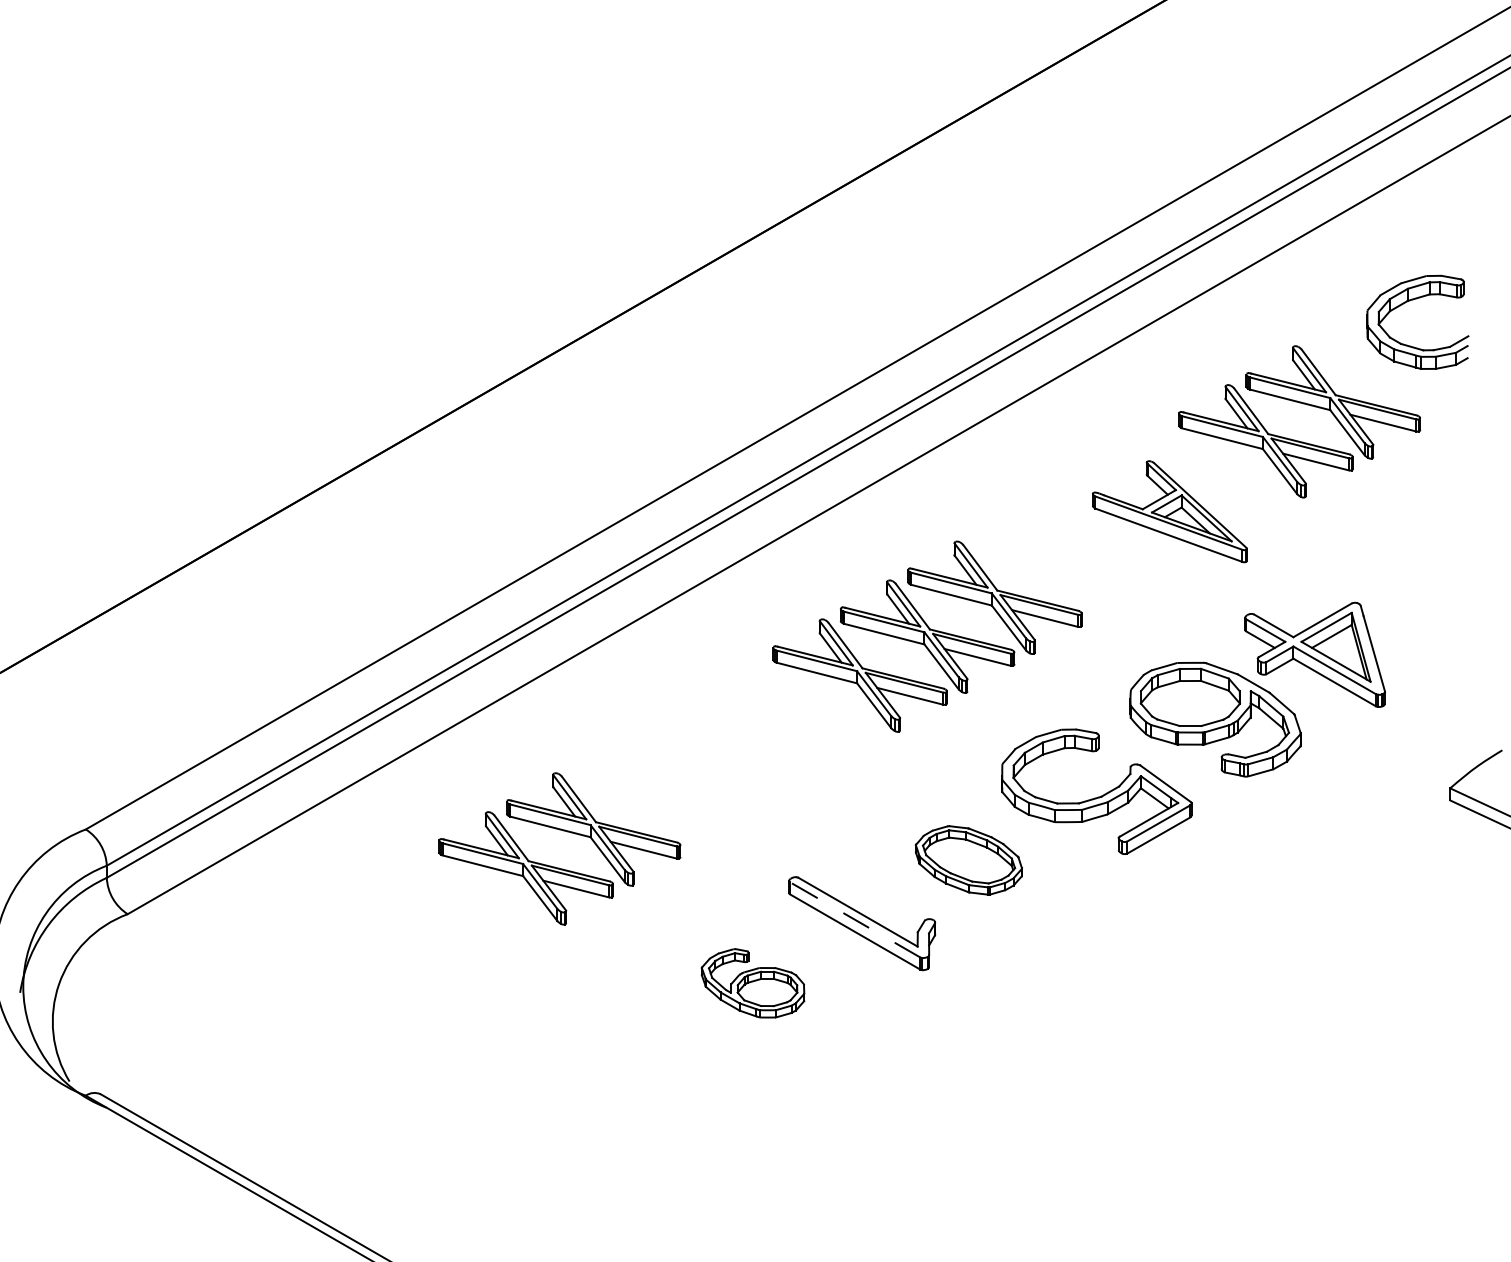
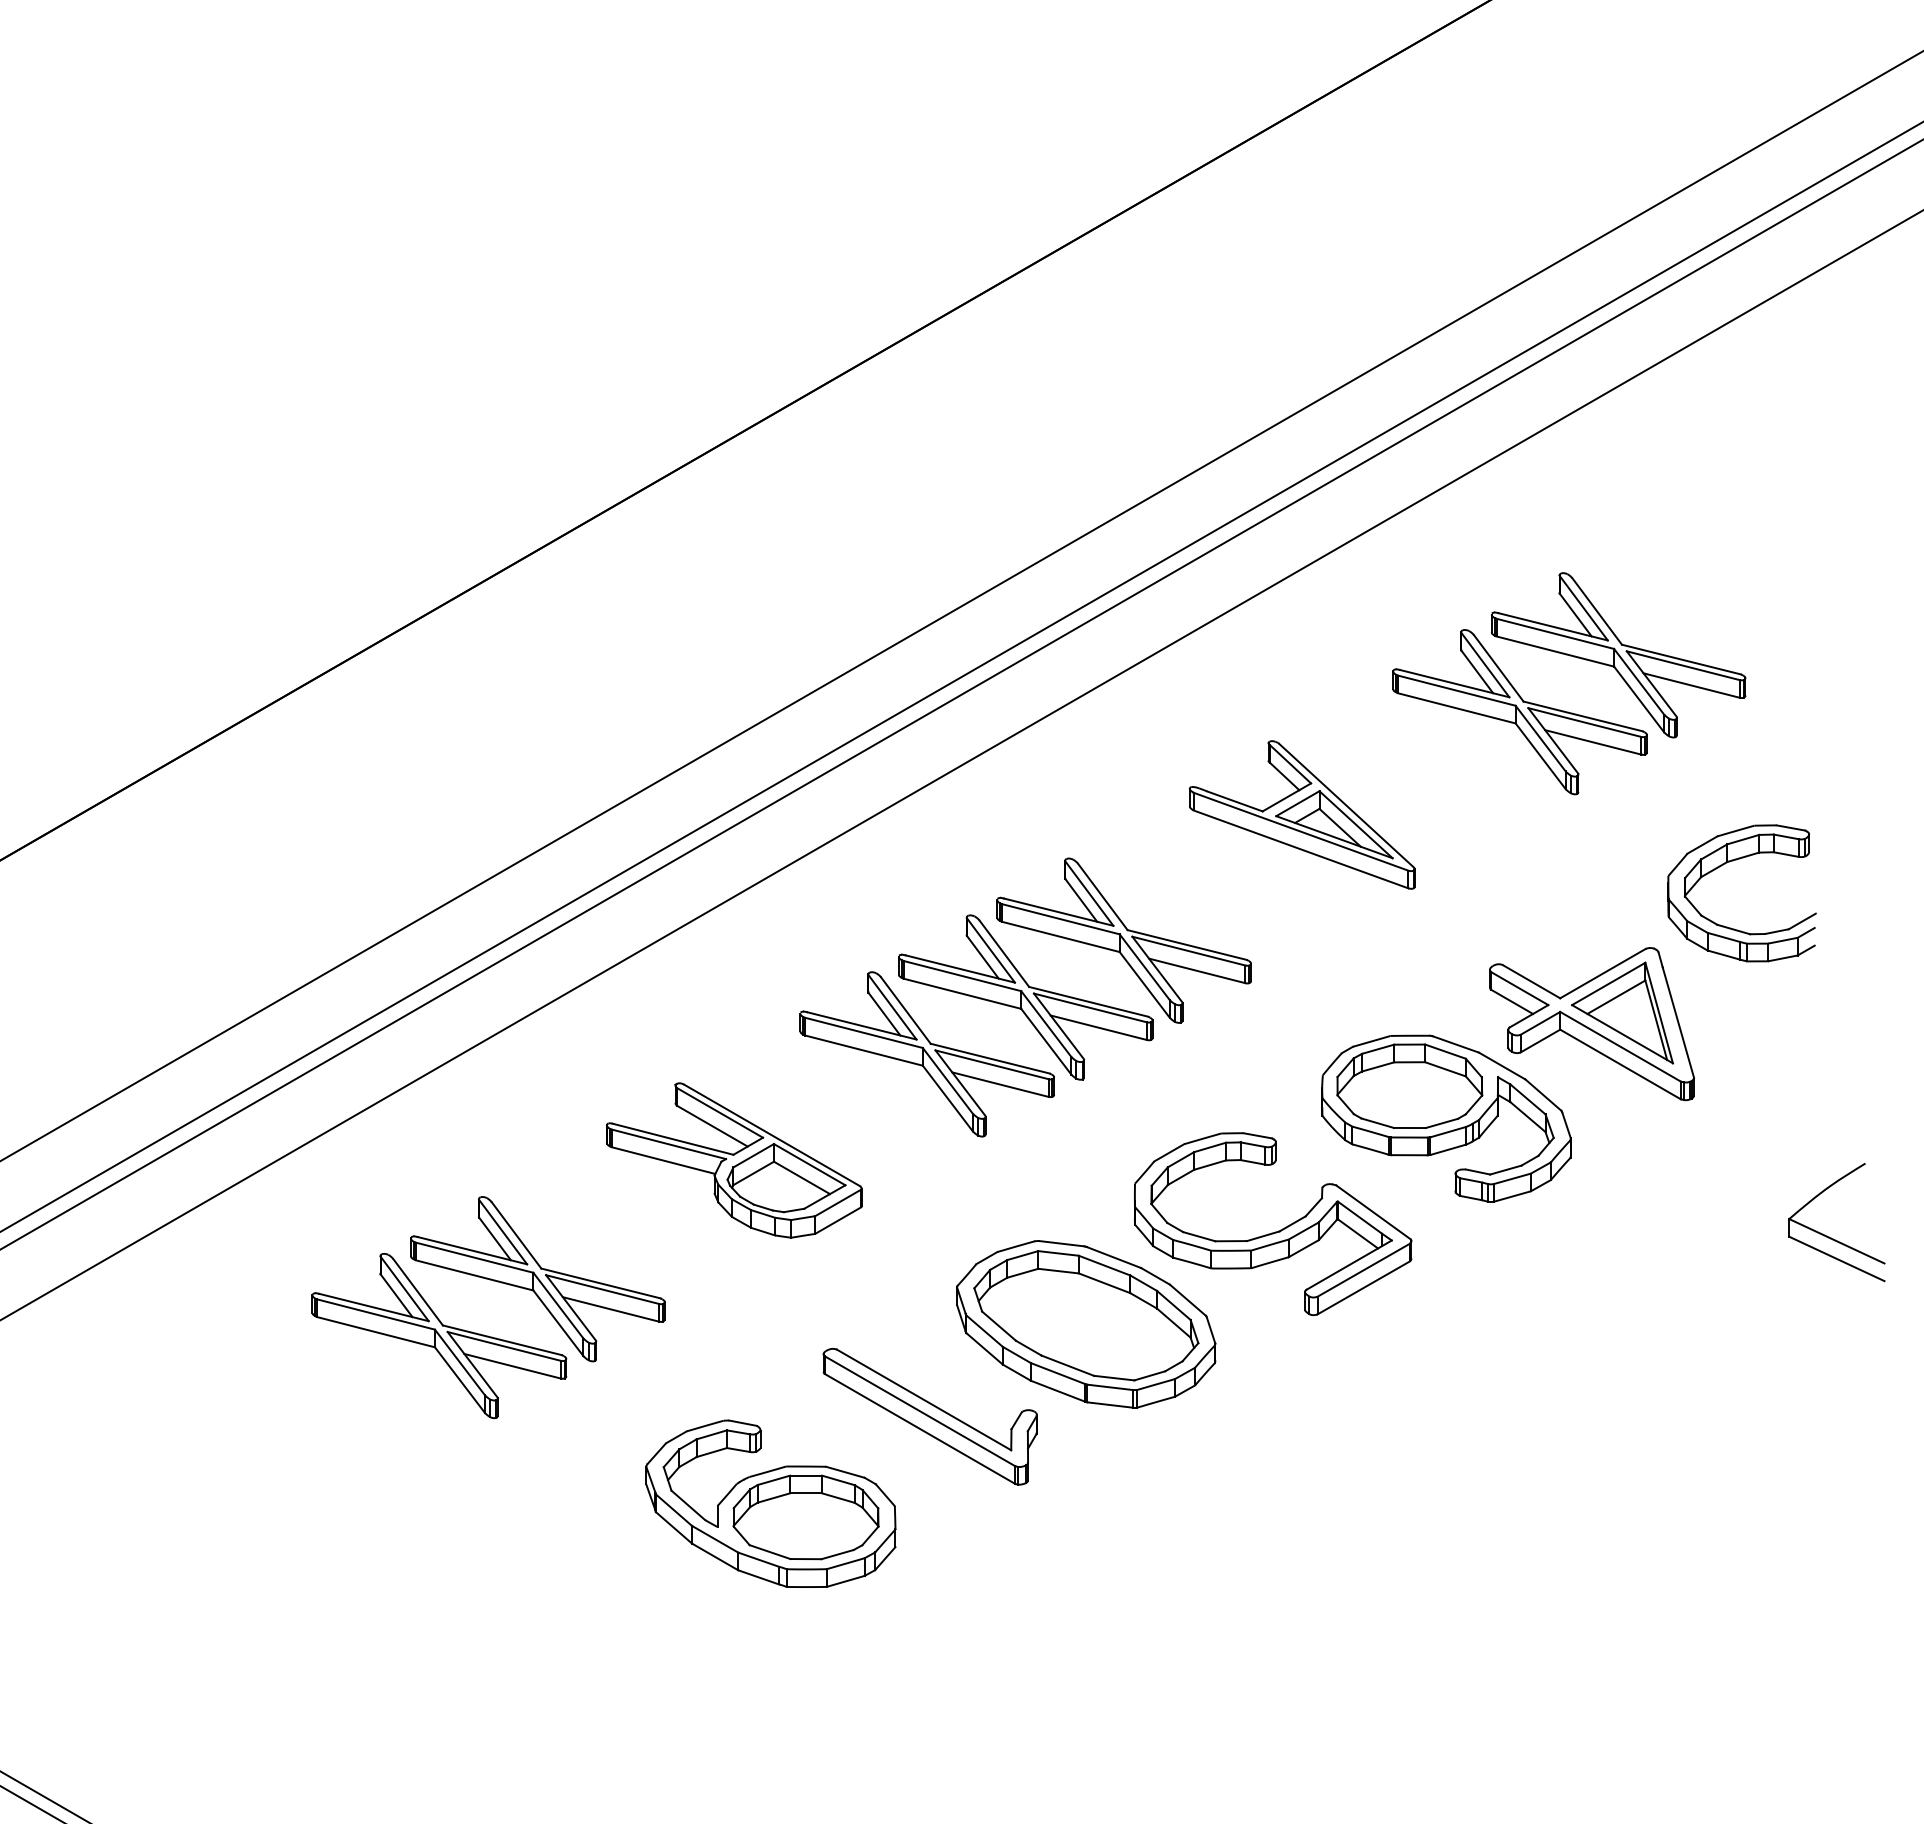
part: (1410, 301) -> (1731, 862), moved
part: (1169, 511) -> (1301, 814), moved
part: (728, 747) -> (734, 1159), added
part: (968, 860) -> (1085, 1324), size x1.67
line: (854, 919) -> (919, 1410), dashed -> solid
part: (752, 983) -> (769, 1504), size x1.67

